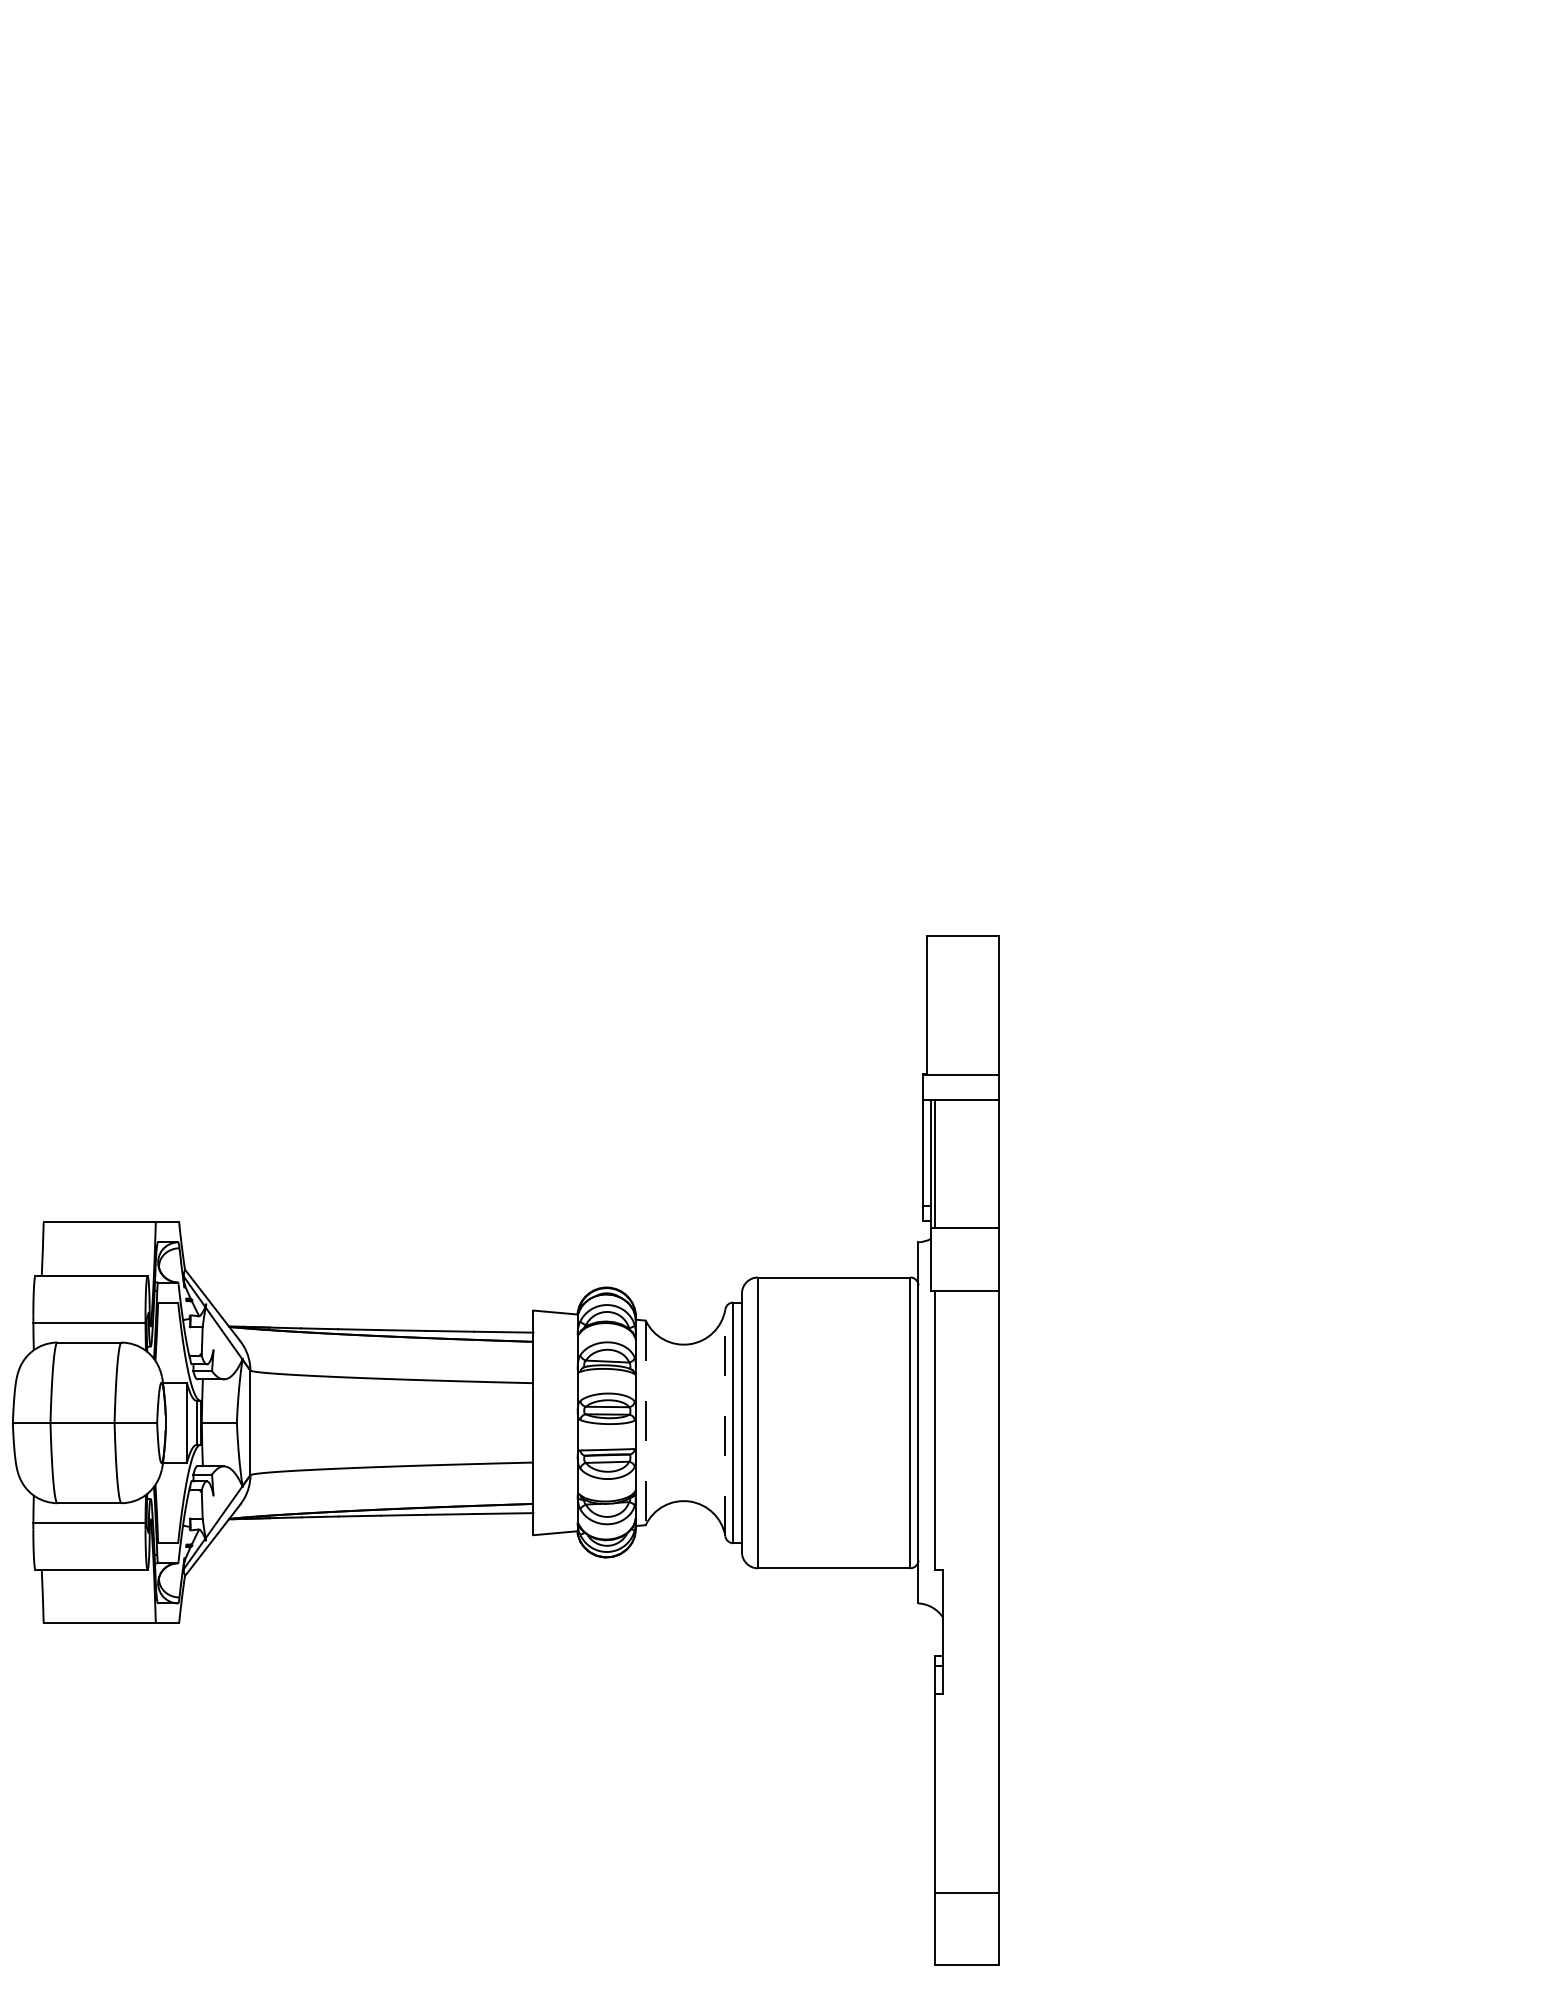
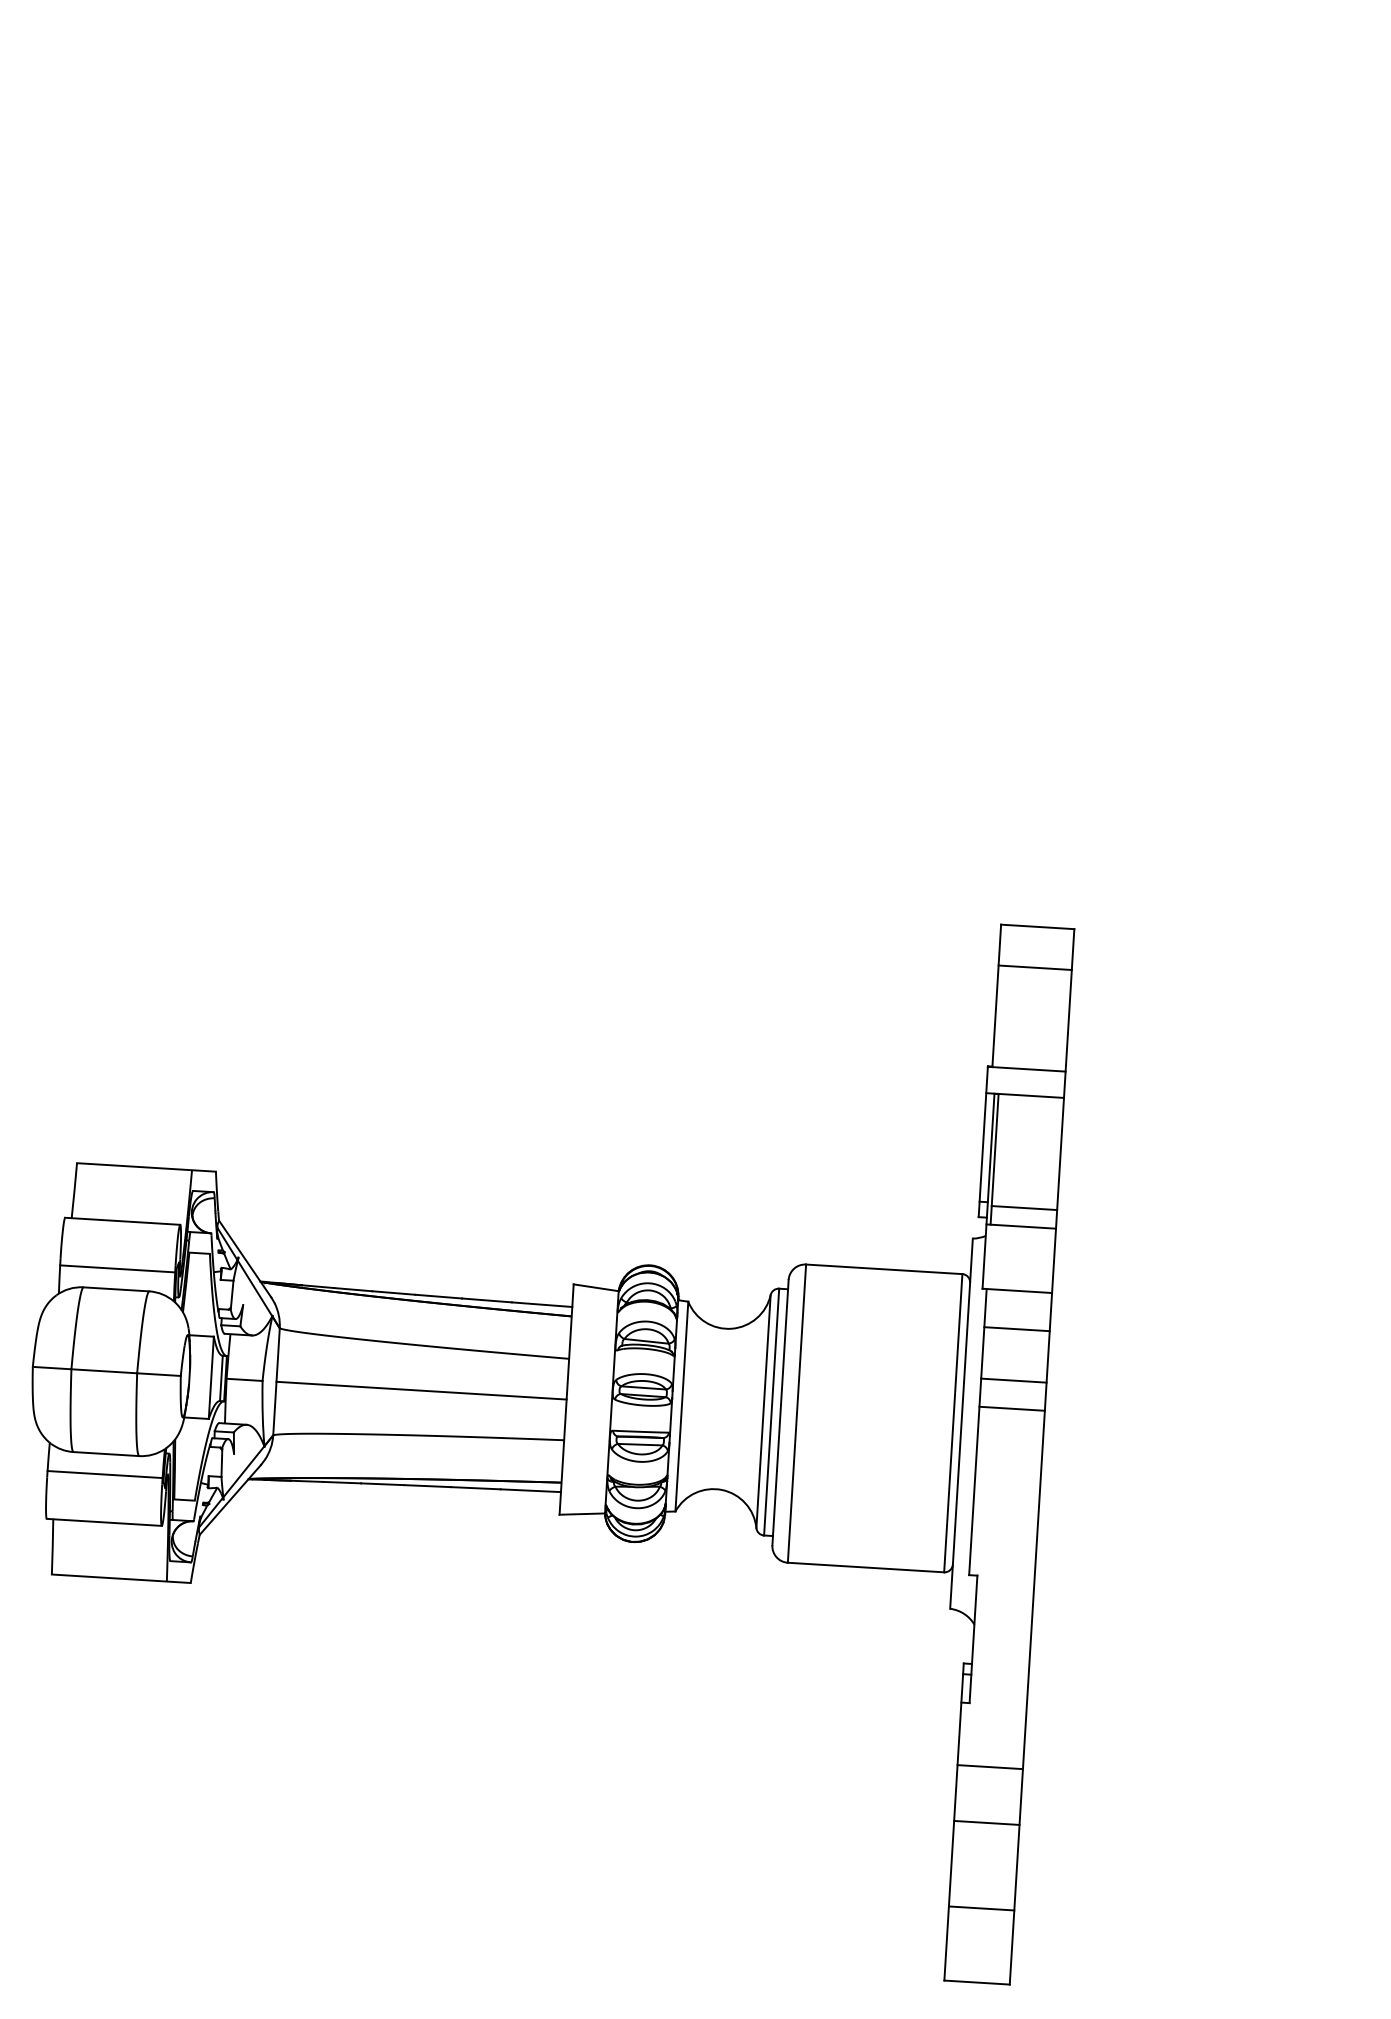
line: (962, 975) -> (1034, 967), added
line: (966, 1209) -> (1024, 1207), added
line: (966, 1327) -> (1016, 1328), added
line: (966, 1377) -> (1013, 1380), added
line: (966, 1405) -> (1011, 1408), added
line: (391, 1422) -> (421, 1390), added
line: (725, 1422) -> (763, 1411), dashed -> solid
line: (645, 1423) -> (681, 1407), dashed -> solid
line: (966, 1754) -> (989, 1766), added
line: (966, 1809) -> (986, 1823), added

